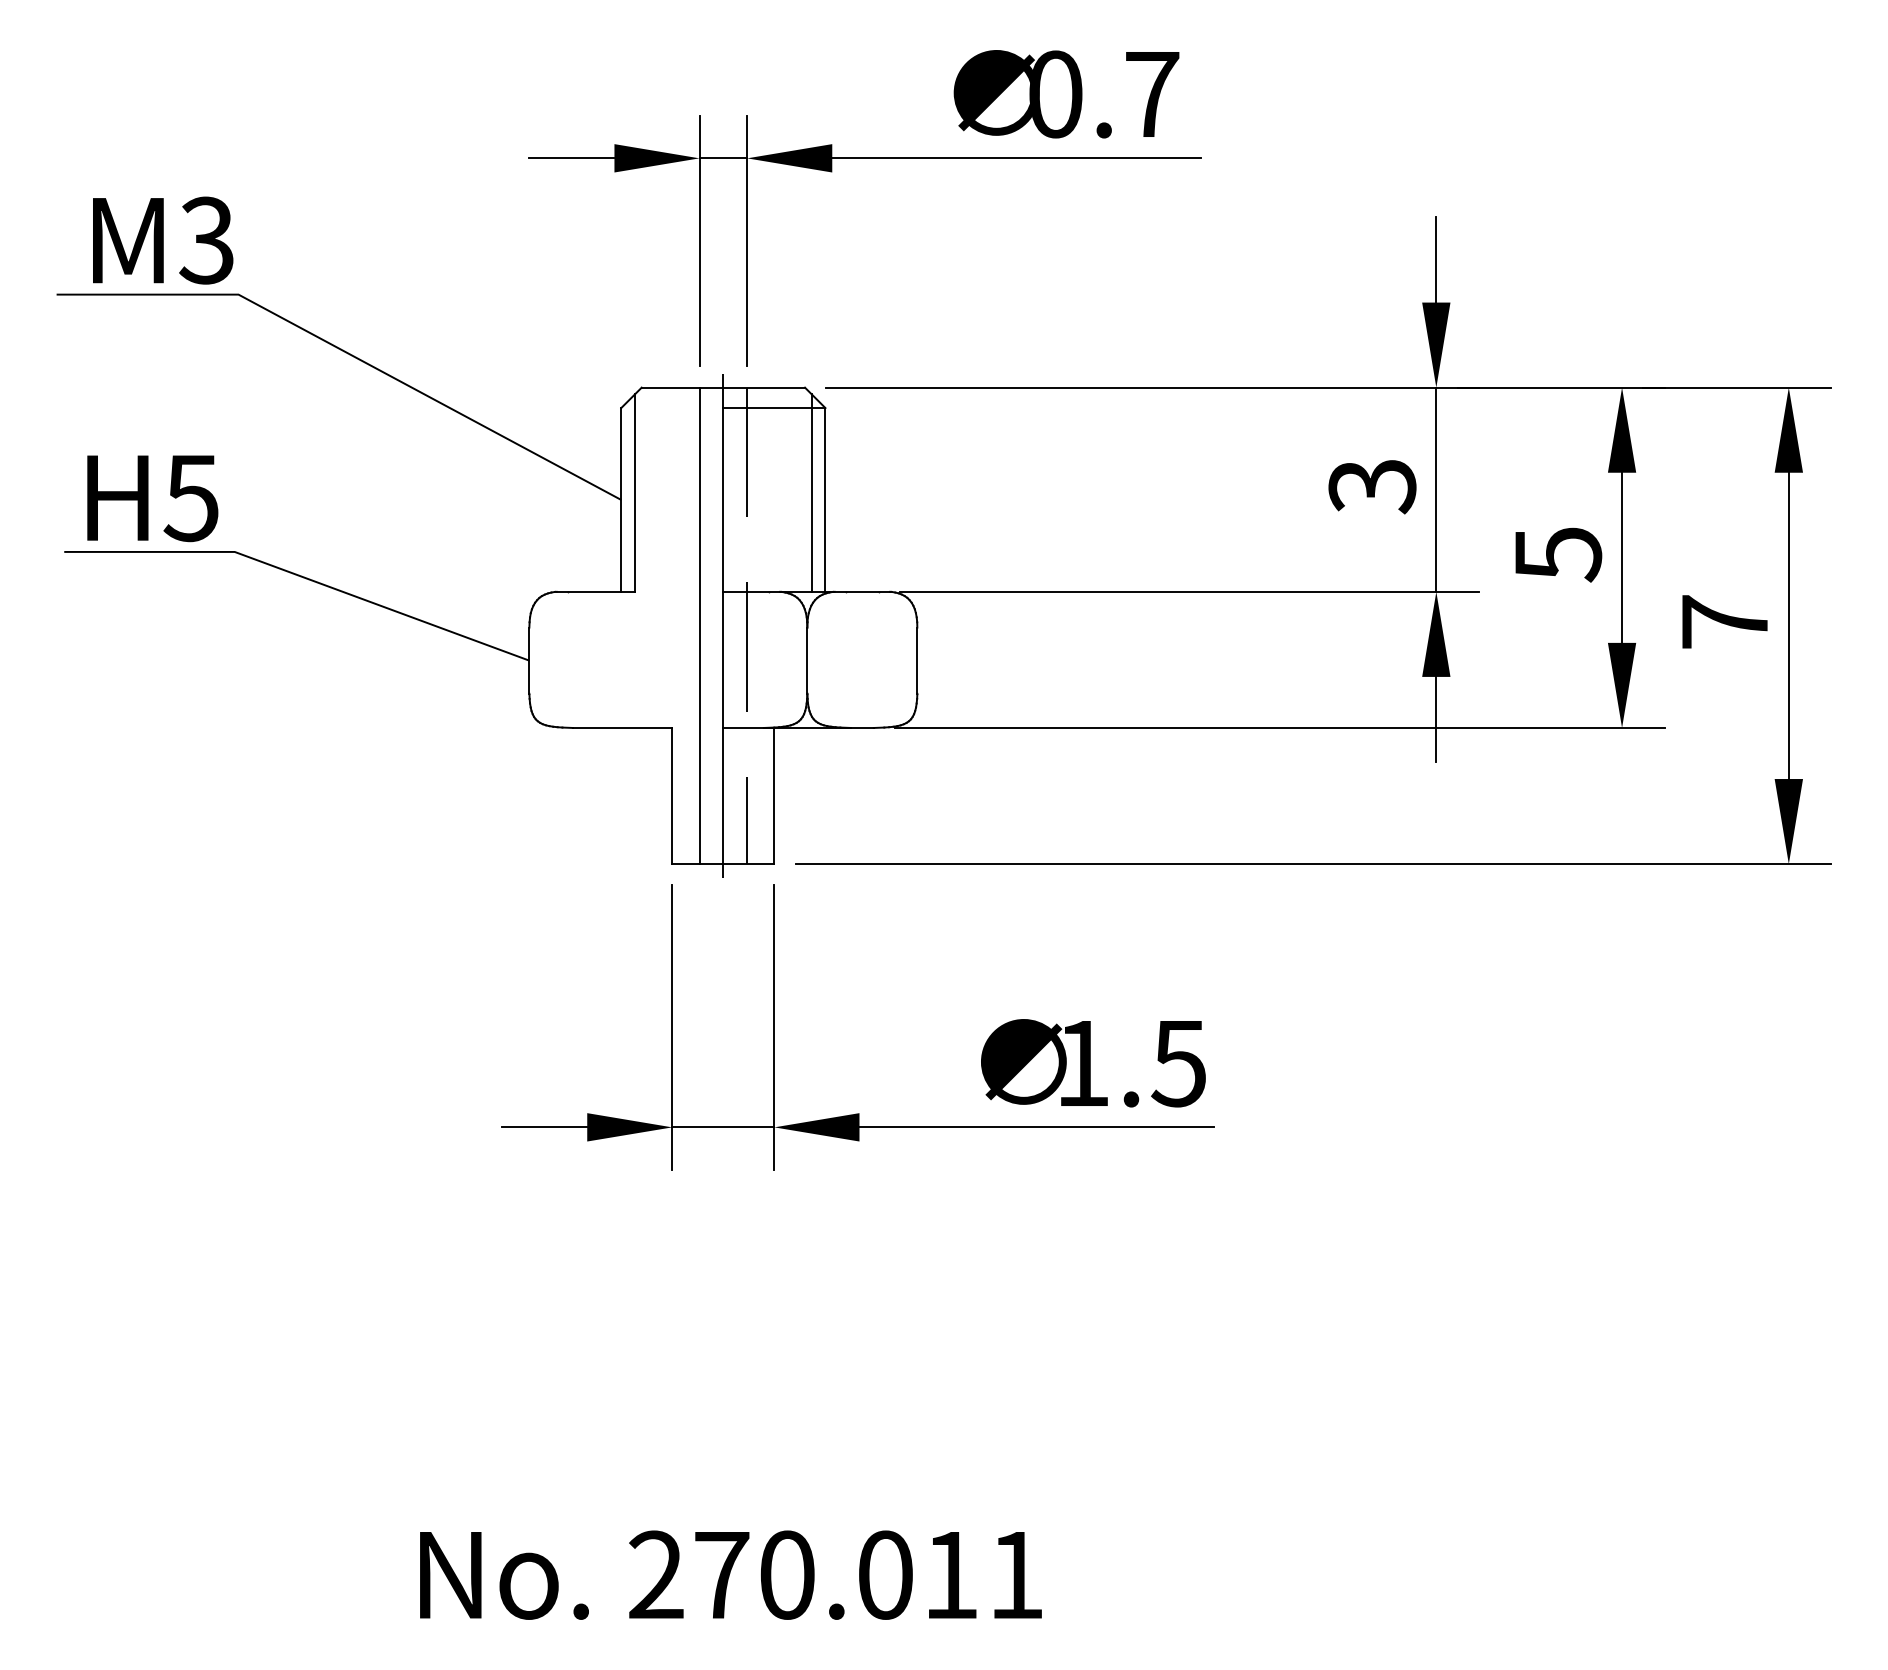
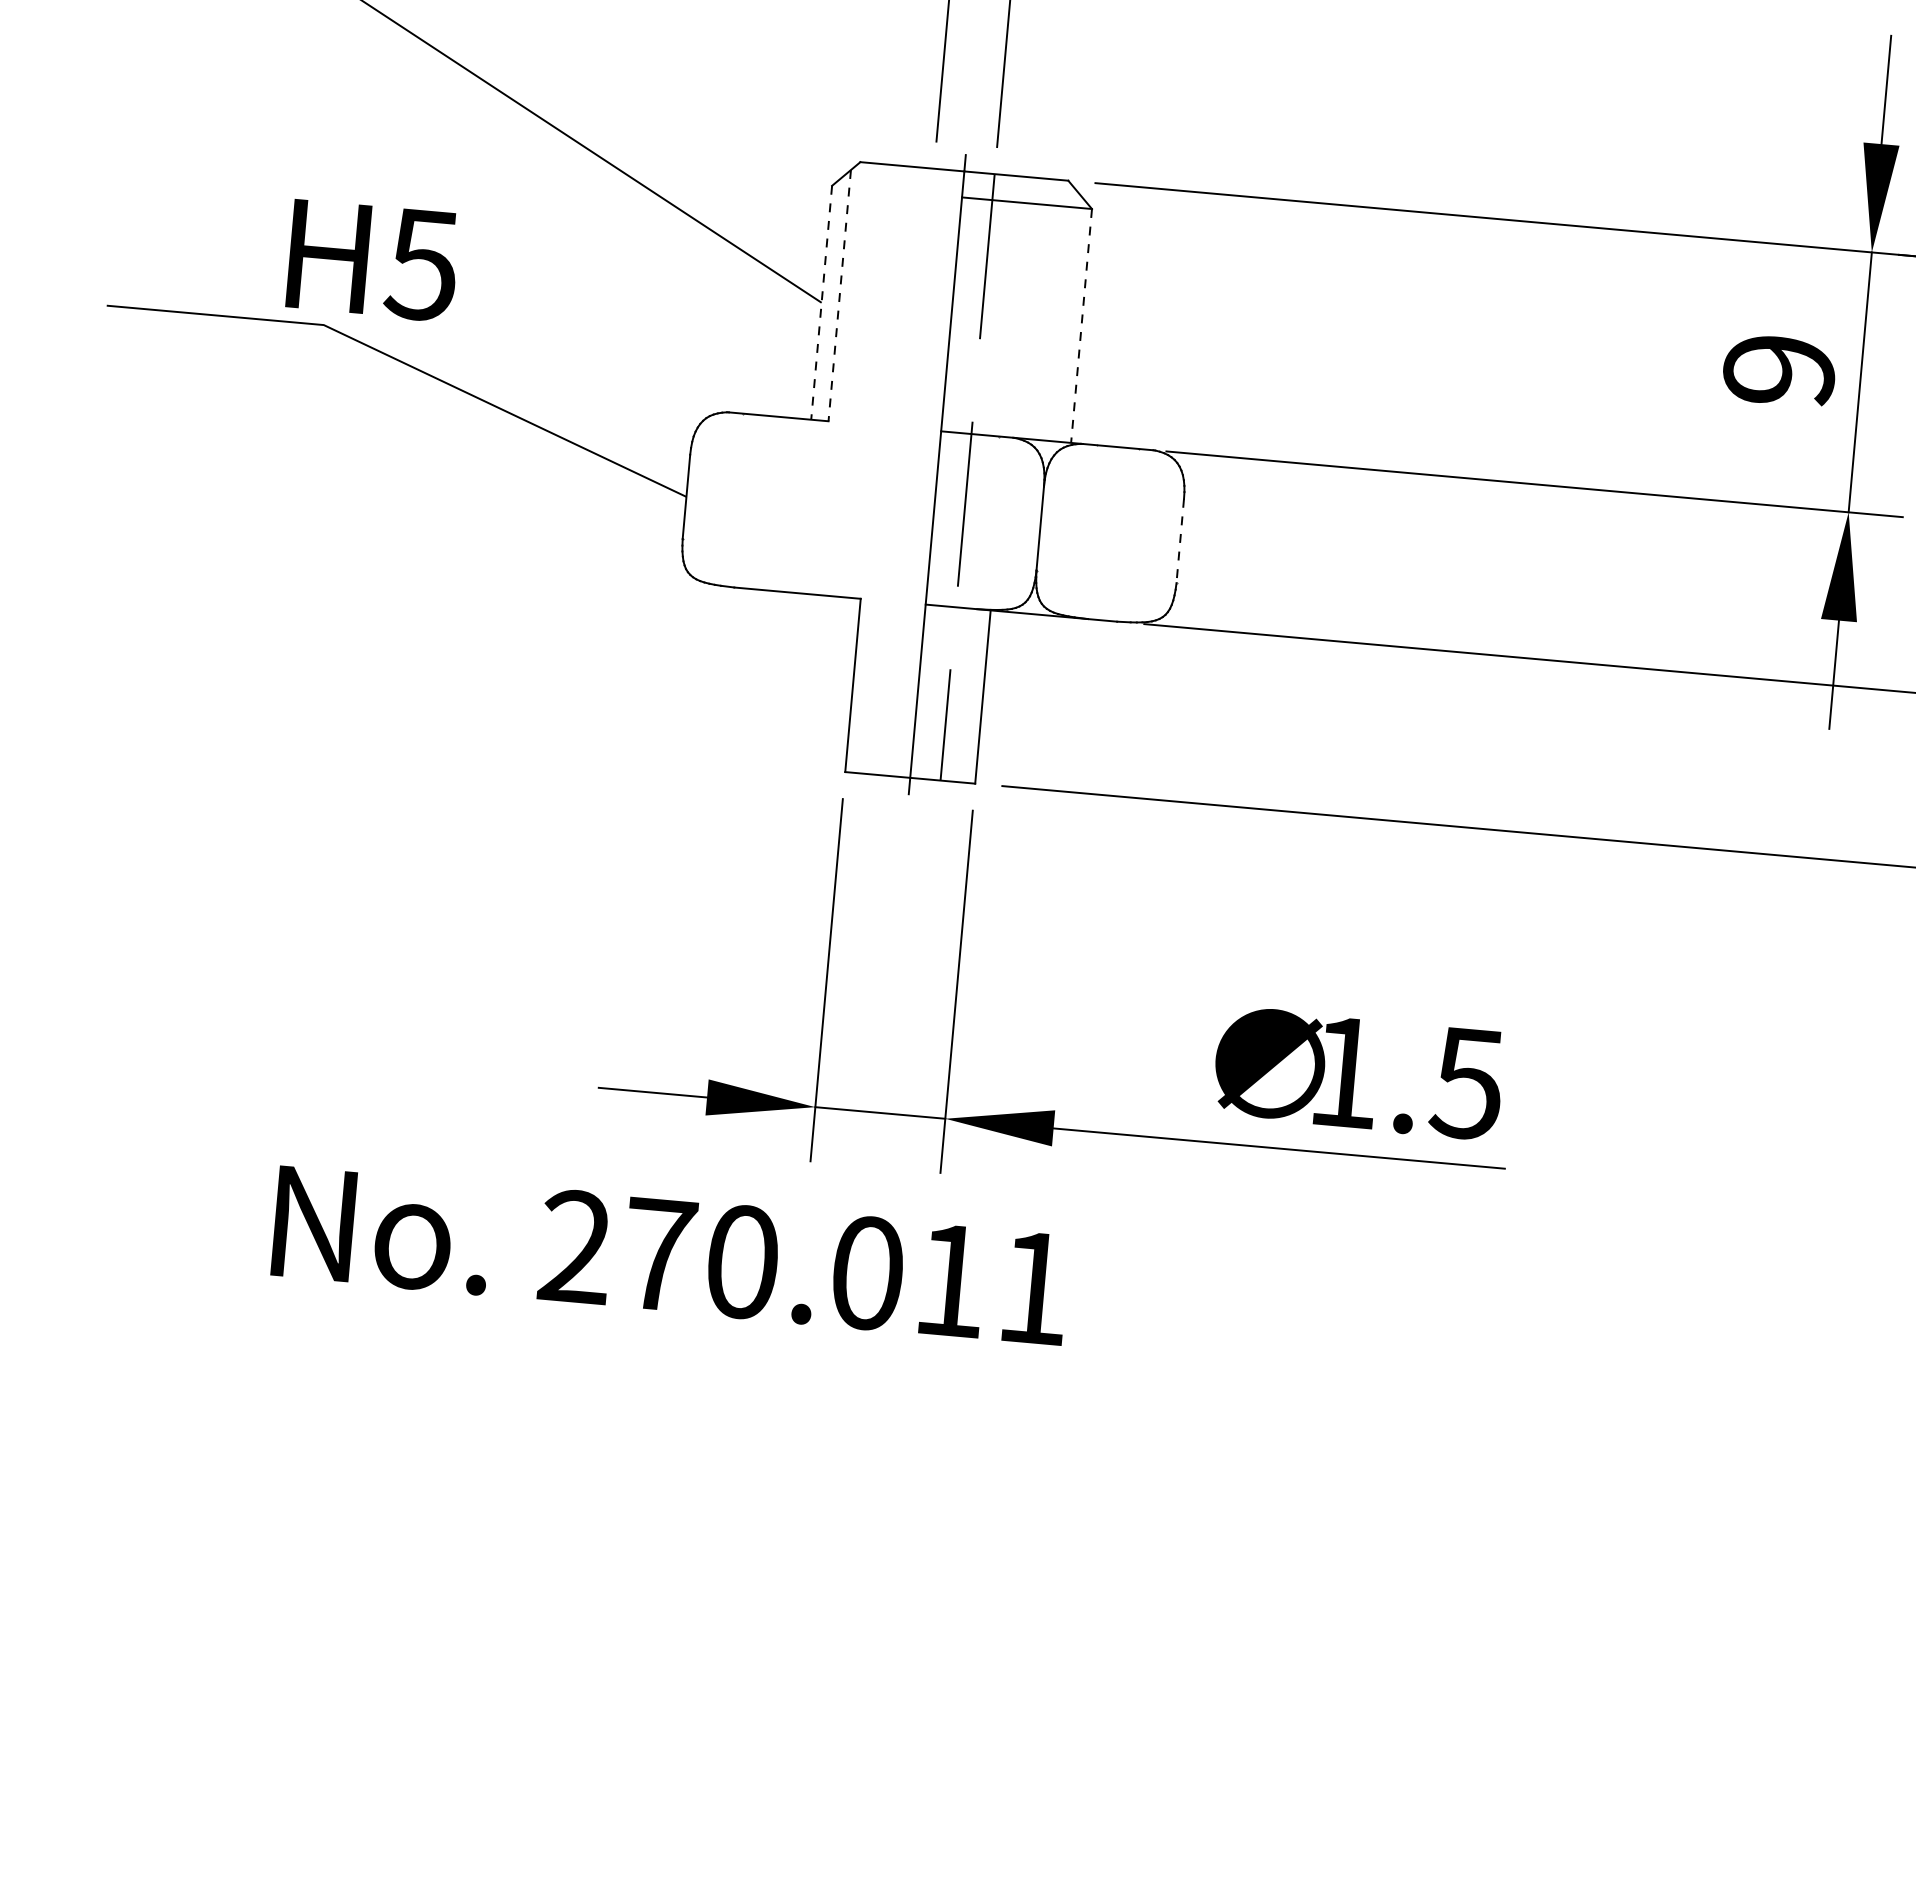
text: (1372, 487) -> (1779, 372), 3 -> 9
line: (811, 492) -> (1064, 314), removed
line: (634, 493) -> (839, 296), solid -> dashed
text: (152, 498) -> (372, 260), moved
line: (621, 499) -> (822, 302), solid -> dashed
line: (825, 499) -> (1081, 325), solid -> dashed
line: (699, 625) -> (906, 471), removed
line: (917, 661) -> (1180, 542), solid -> dashed
text: (730, 1574) -> (670, 1254), moved

